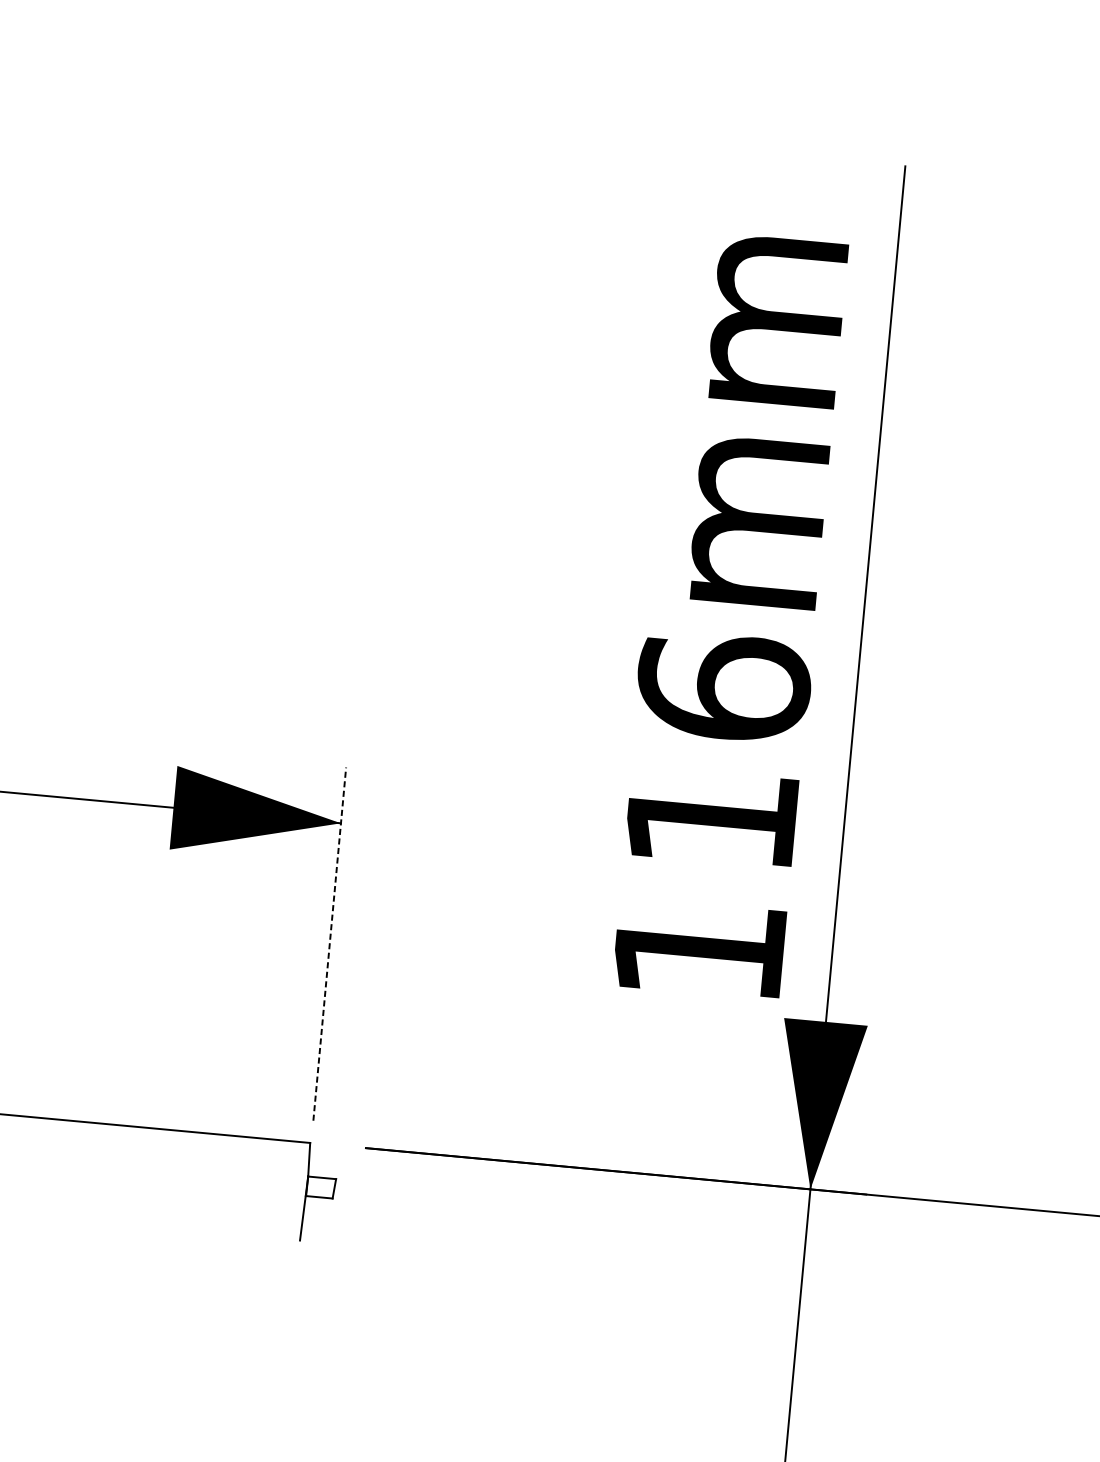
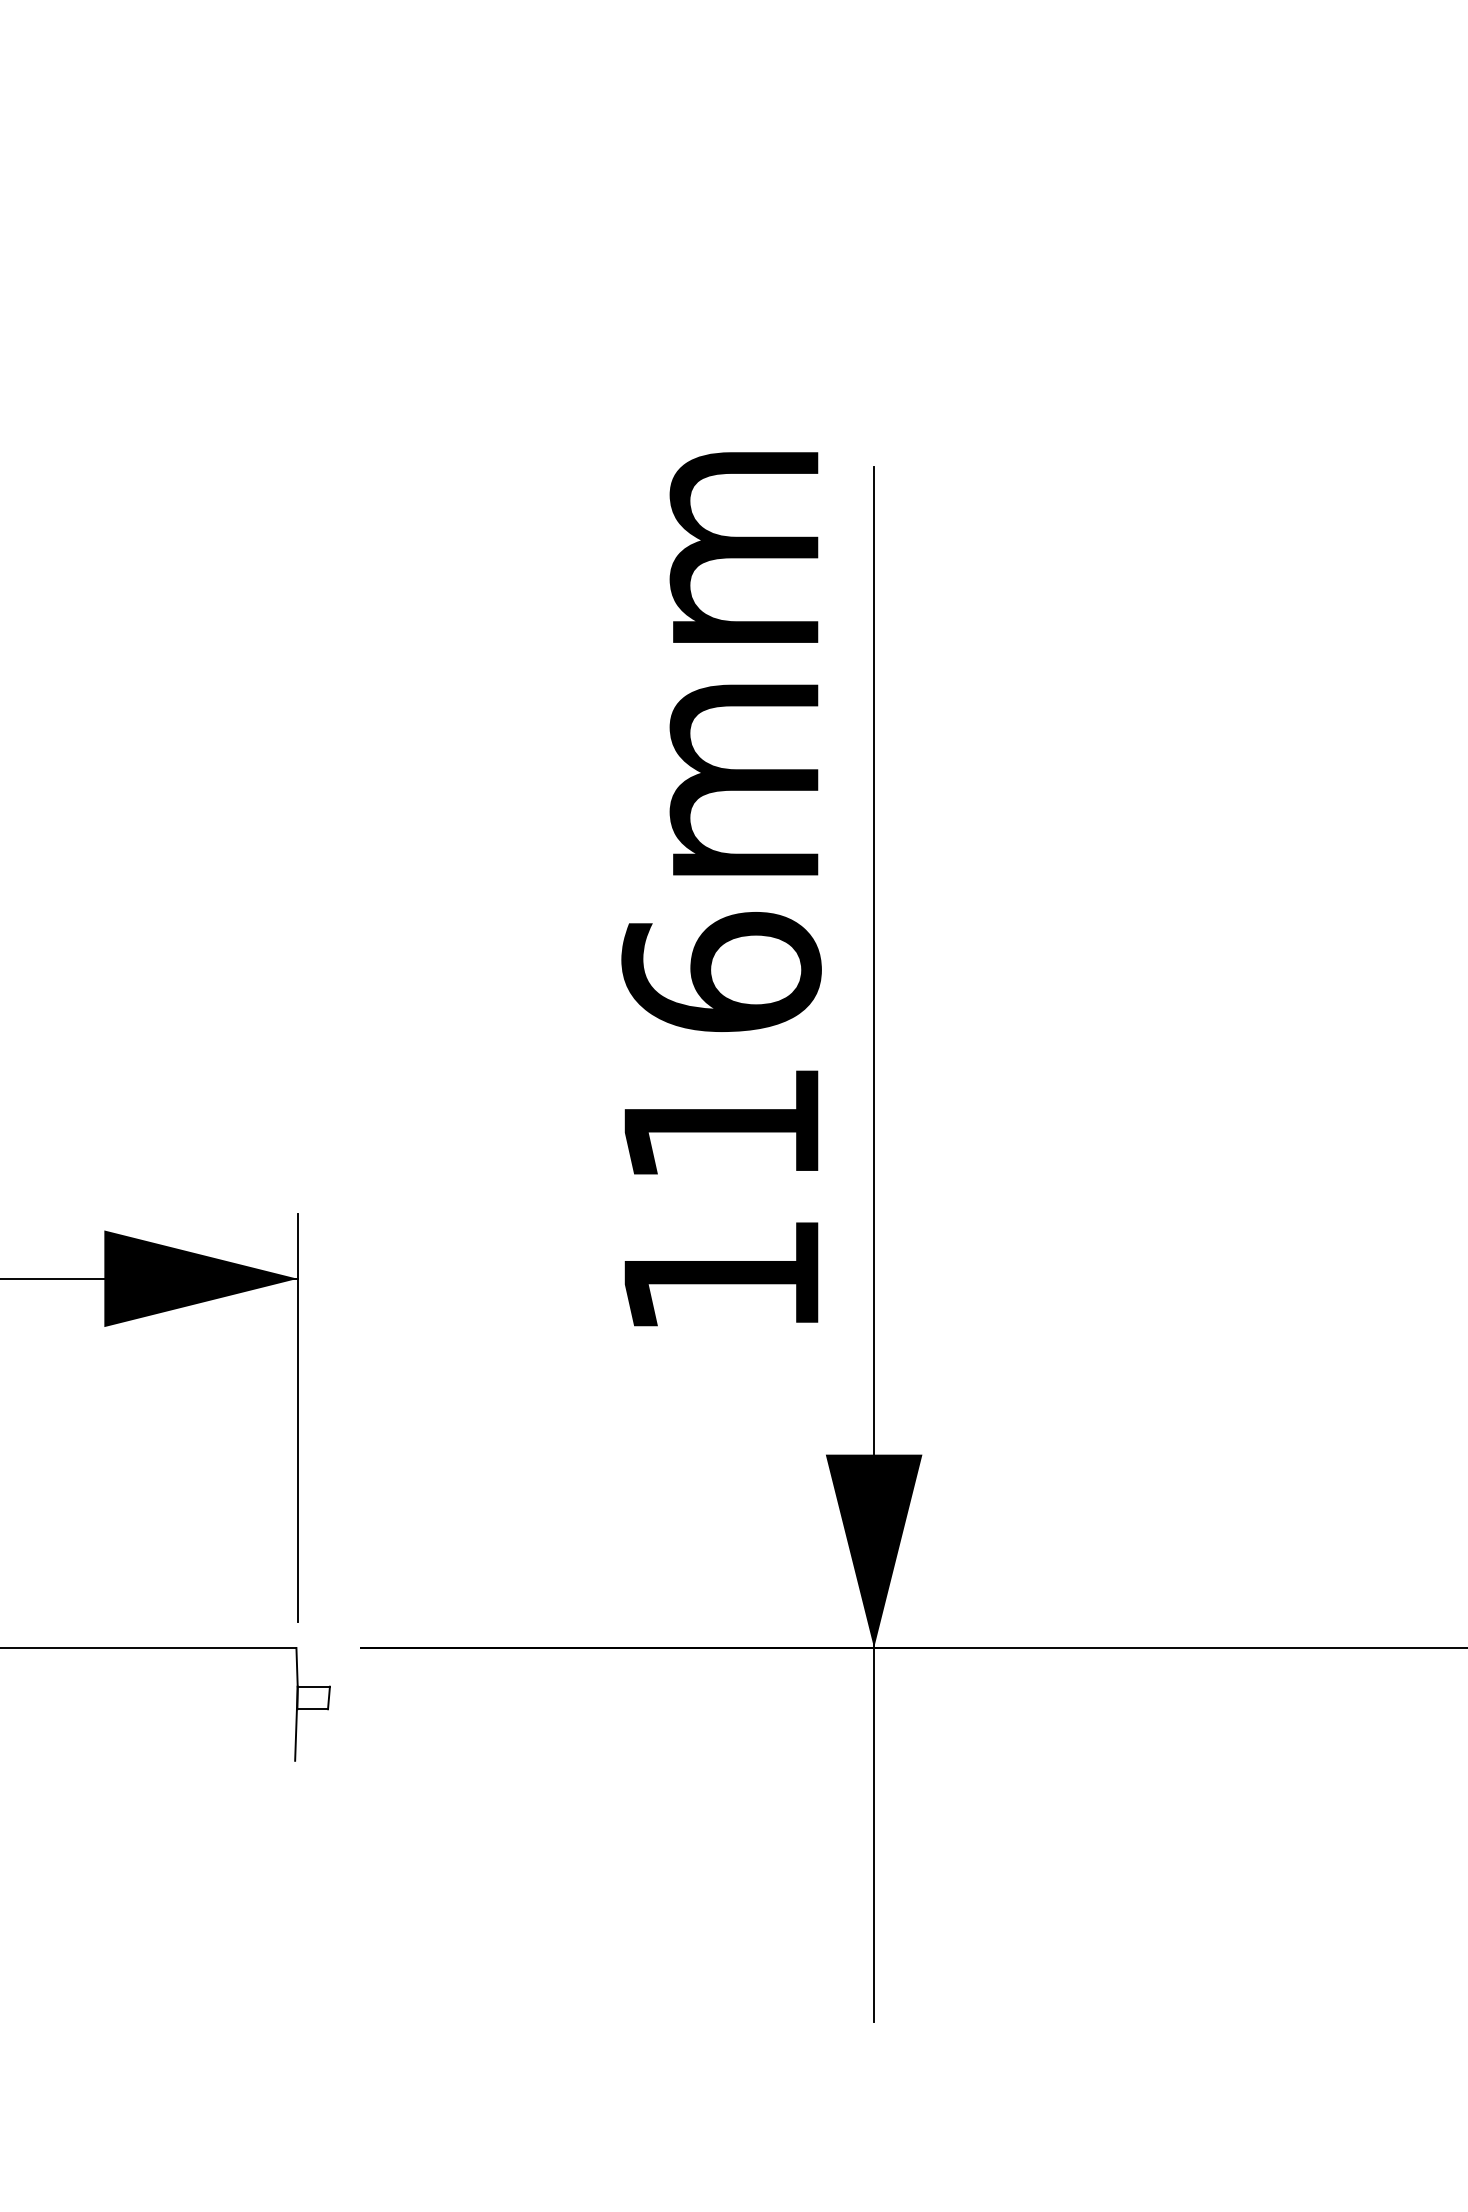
text: (730, 615) -> (721, 889), moved
line: (329, 944) -> (297, 1418), dashed -> solid

